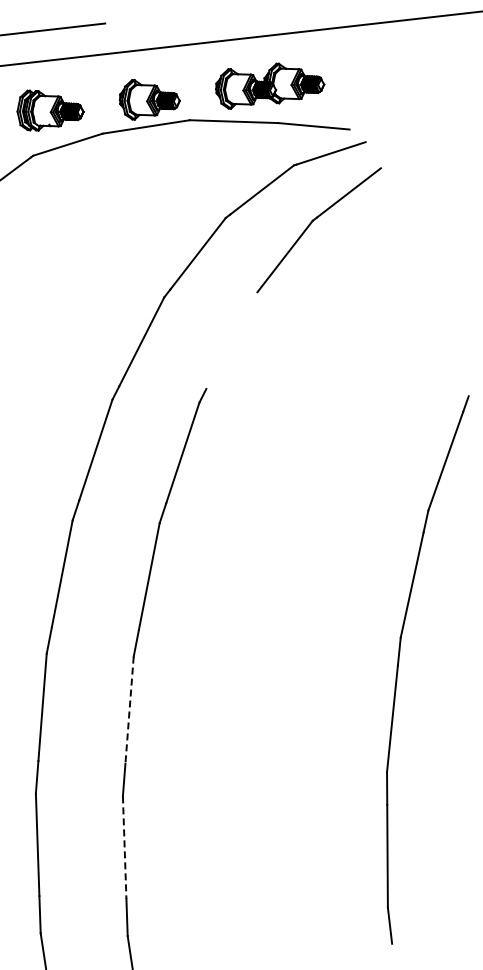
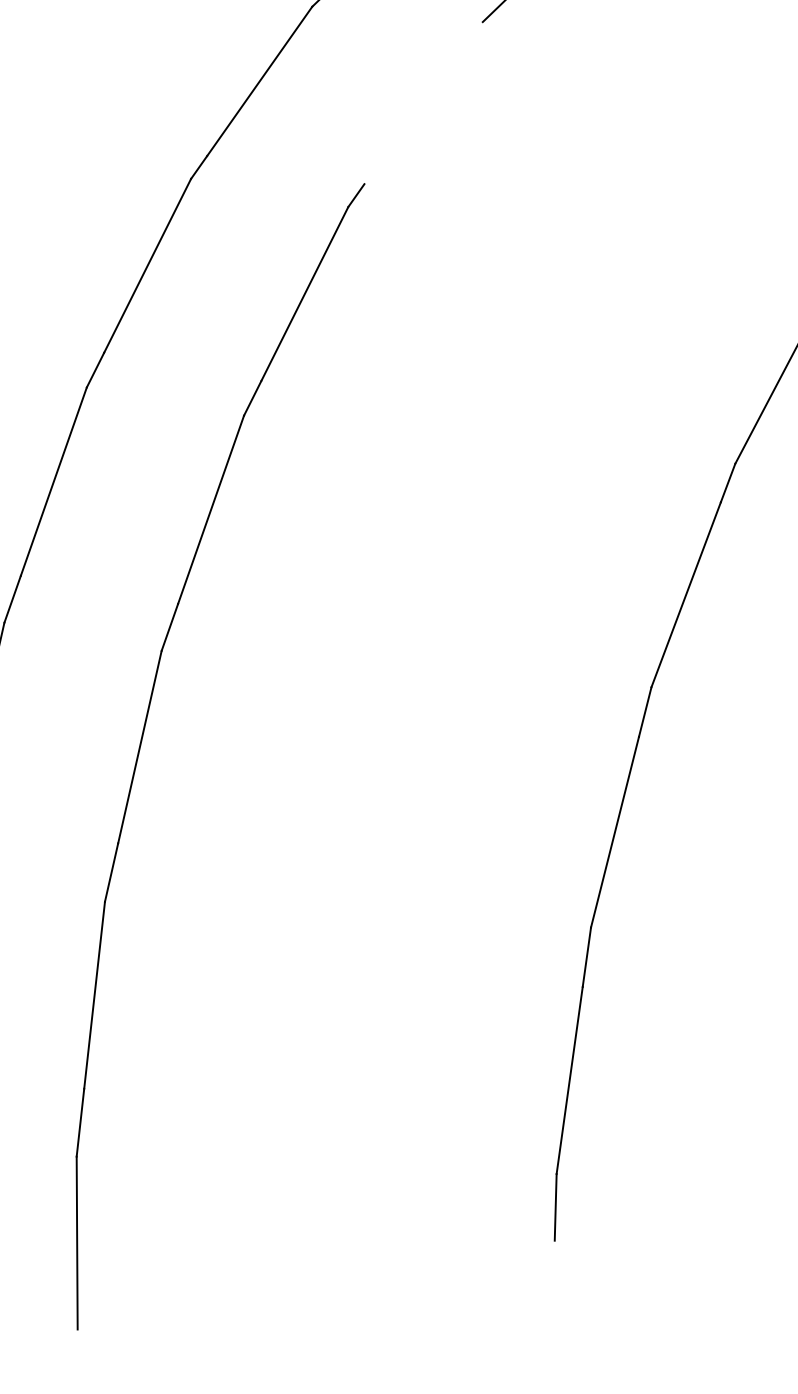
line: (129, 710) -> (139, 747), dashed -> solid
line: (124, 848) -> (94, 996), dashed -> solid

